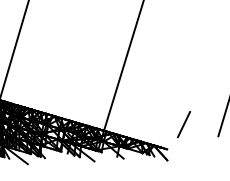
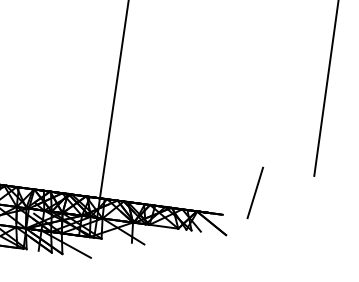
line: (184, 124) -> (256, 192), moved

